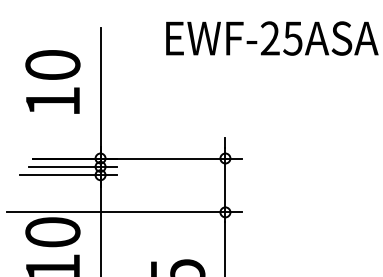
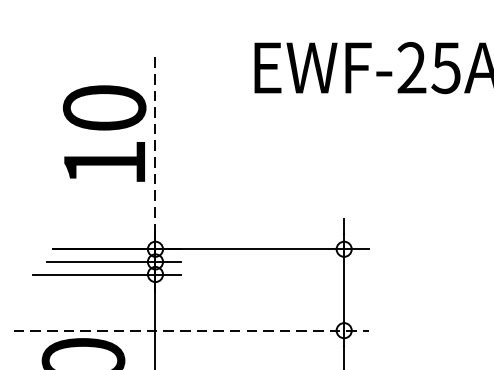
text: (52, 81) -> (103, 132), moved
line: (100, 87) -> (155, 141), solid -> dashed
line: (124, 212) -> (191, 330), solid -> dashed

